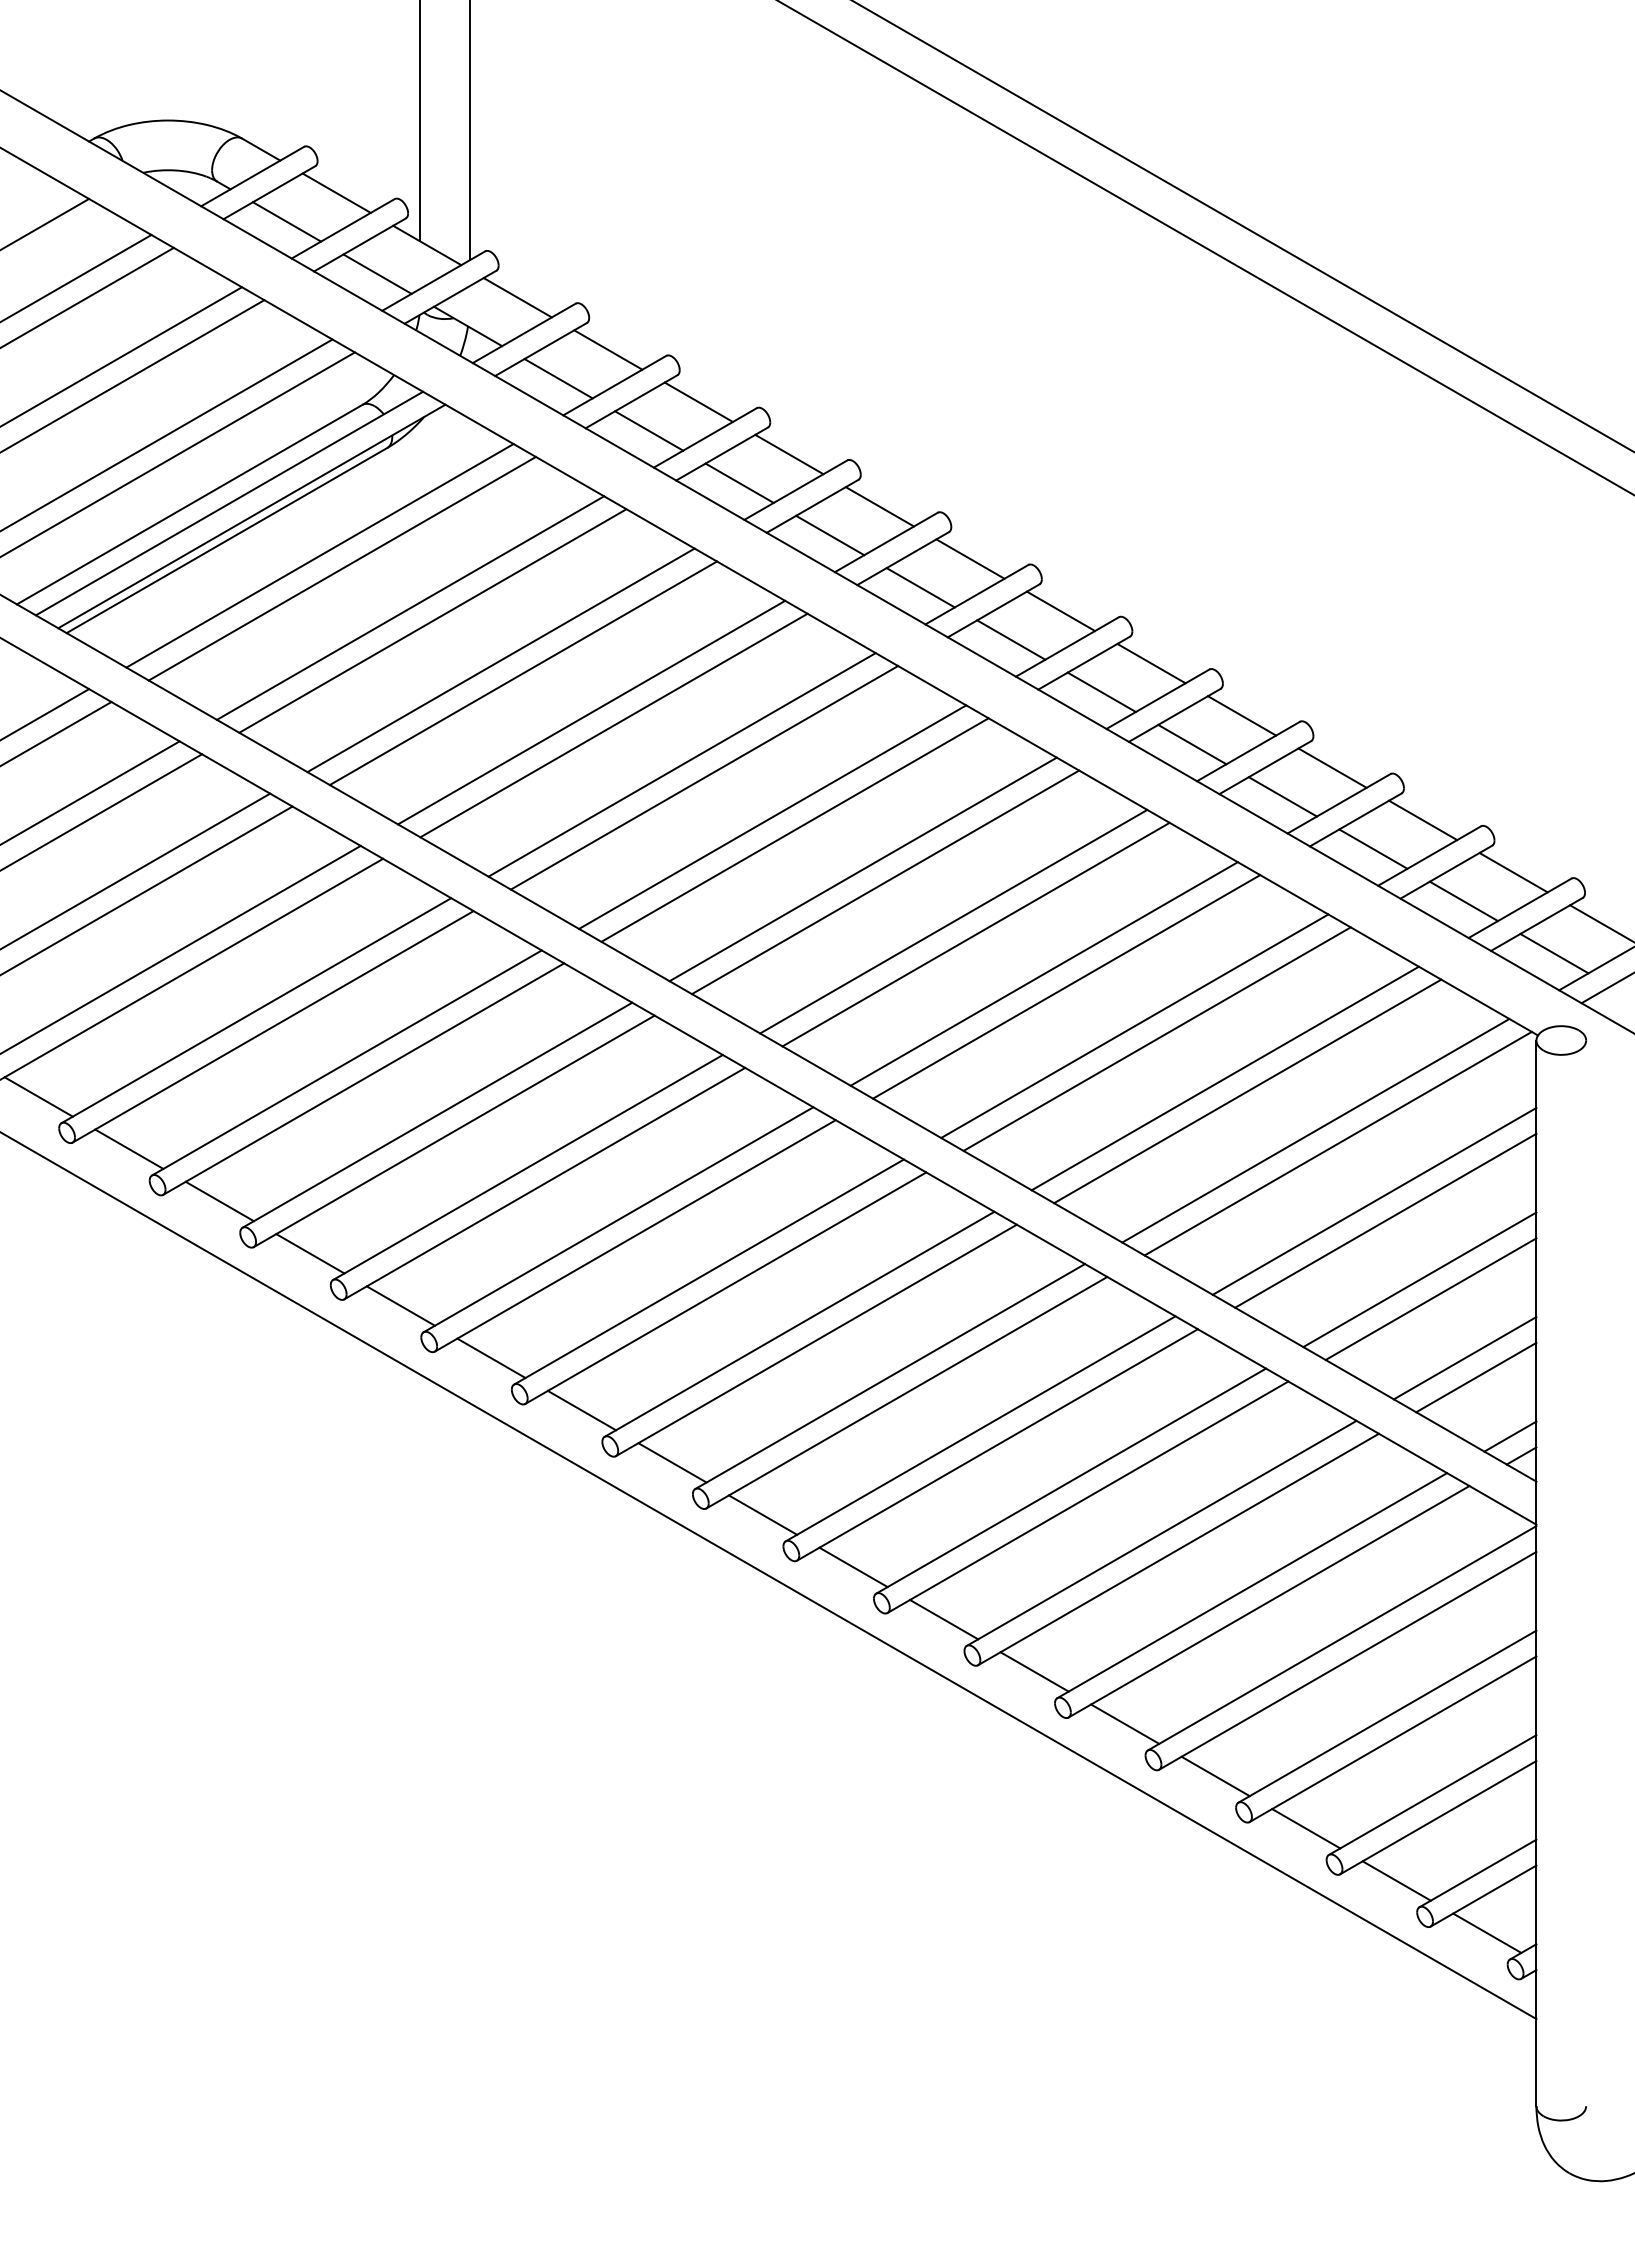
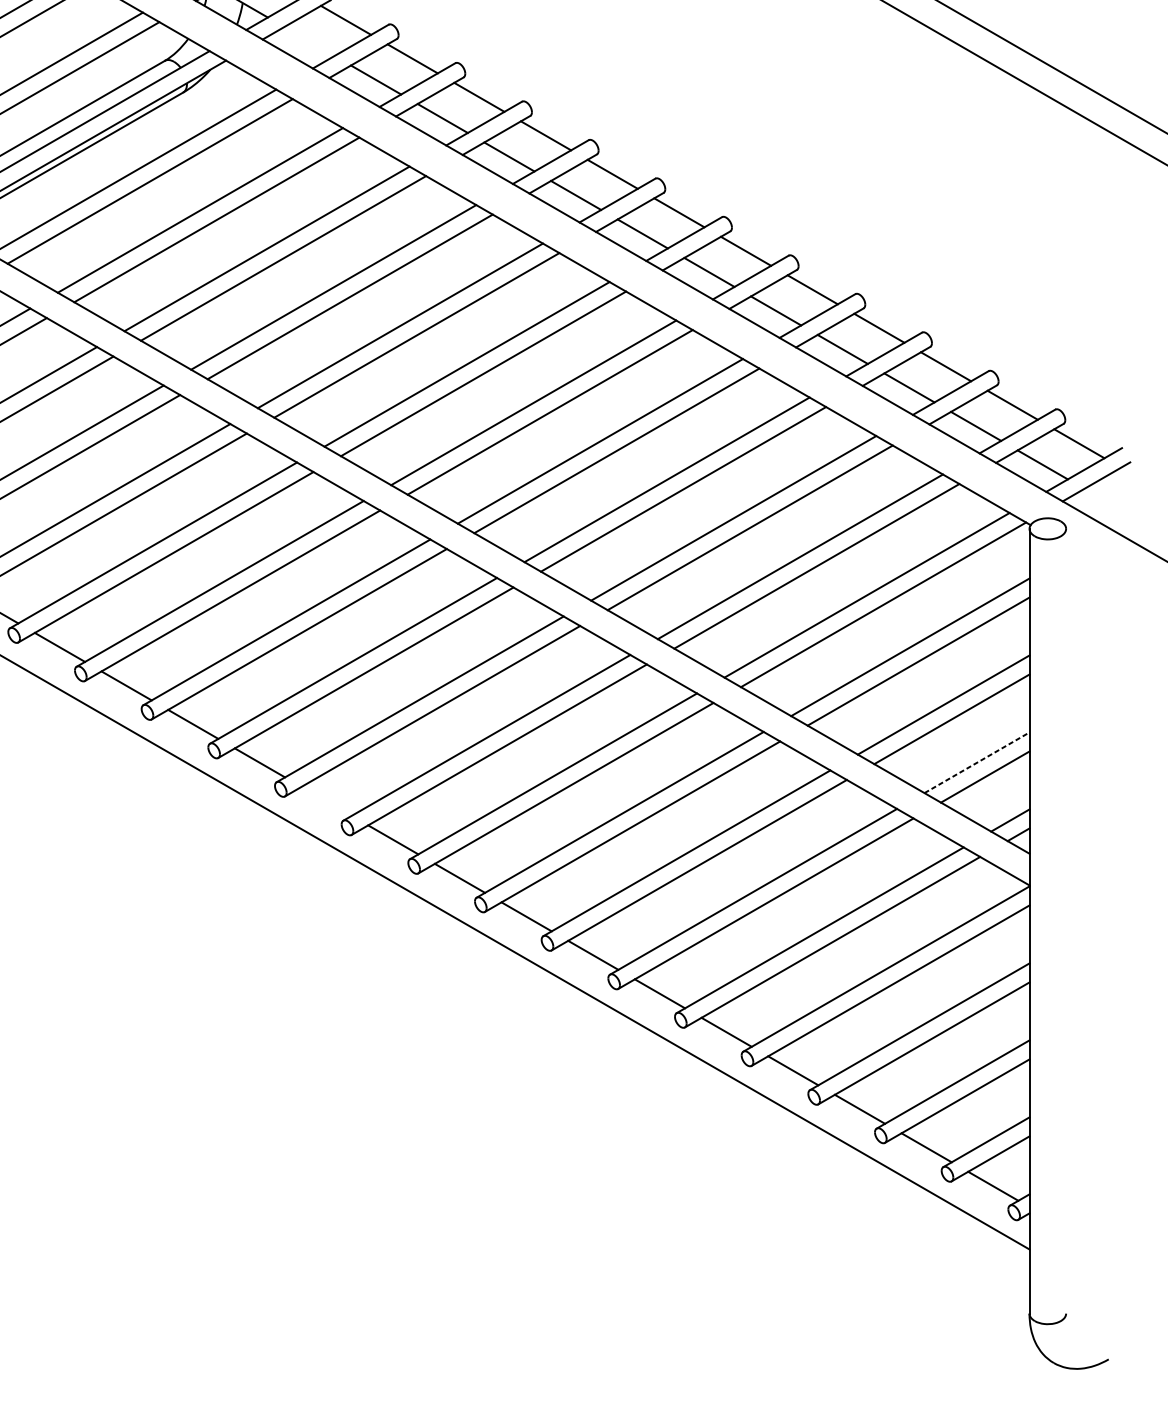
line: (558, 378) -> (309, 41), removed
line: (1465, 1357) -> (977, 762), solid -> dashed
line: (581, 1410) -> (326, 801), removed

